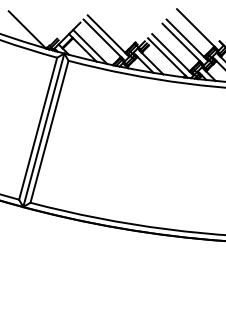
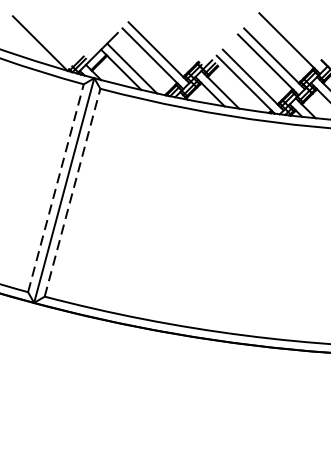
line: (38, 128) -> (56, 187), solid -> dashed
line: (49, 131) -> (72, 192), solid -> dashed

